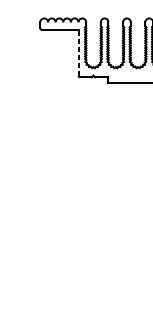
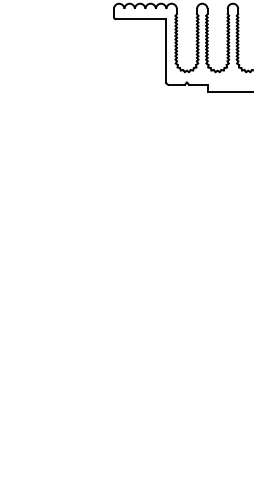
line: (78, 52) -> (166, 50), dashed -> solid

